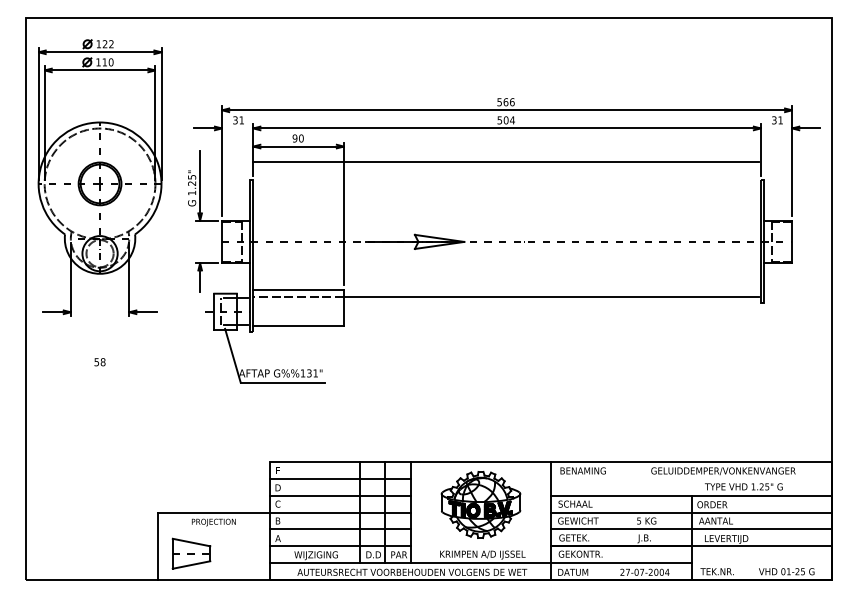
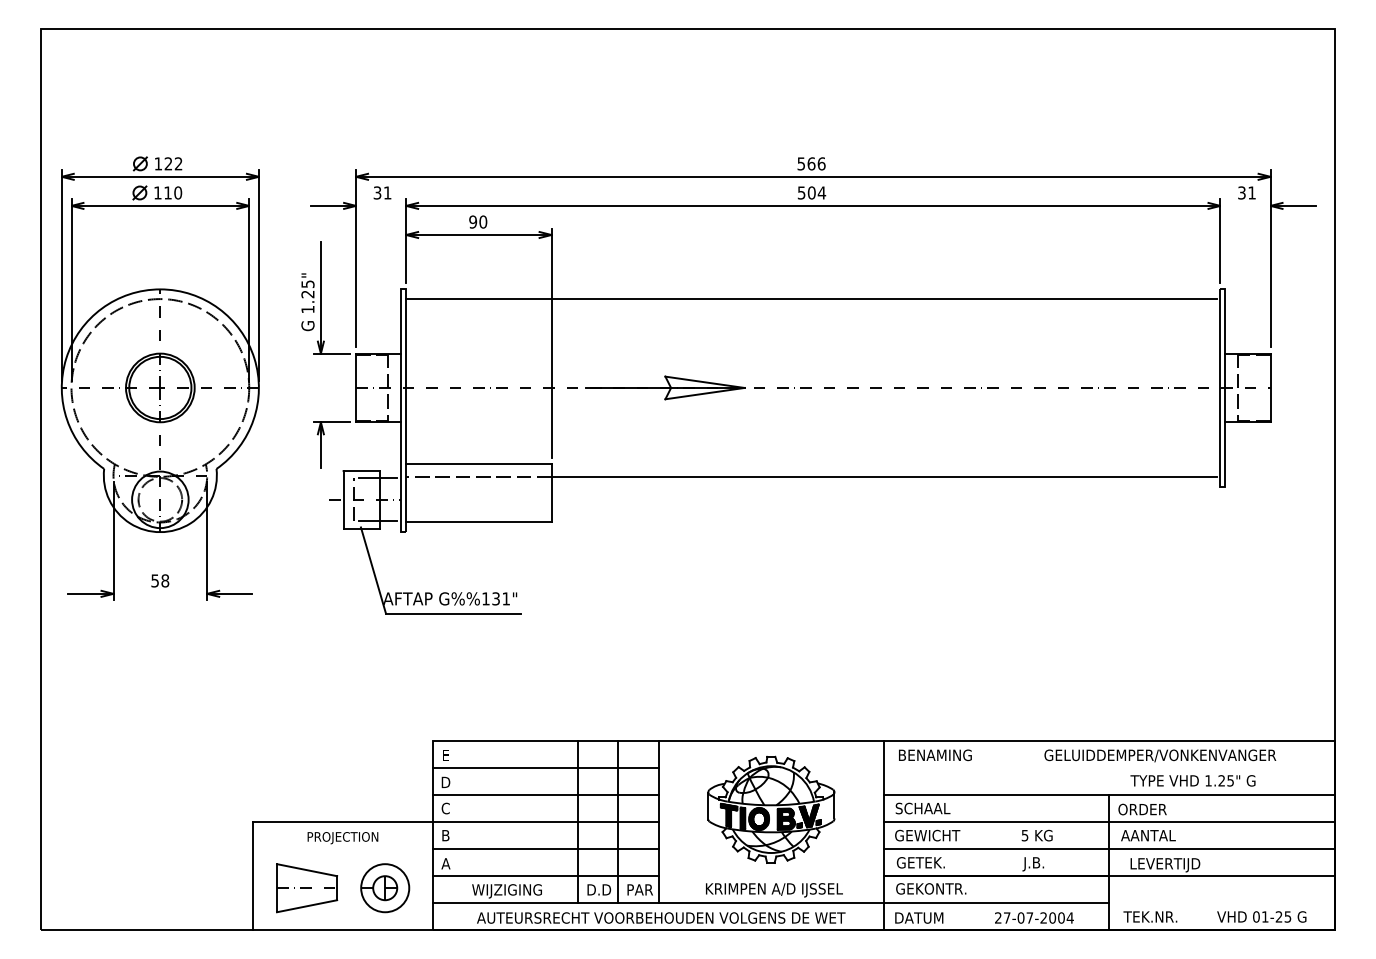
line: (505, 161) -> (810, 299), moved
part: (99, 177) -> (159, 377), moved
part: (240, 553) -> (385, 887), added

